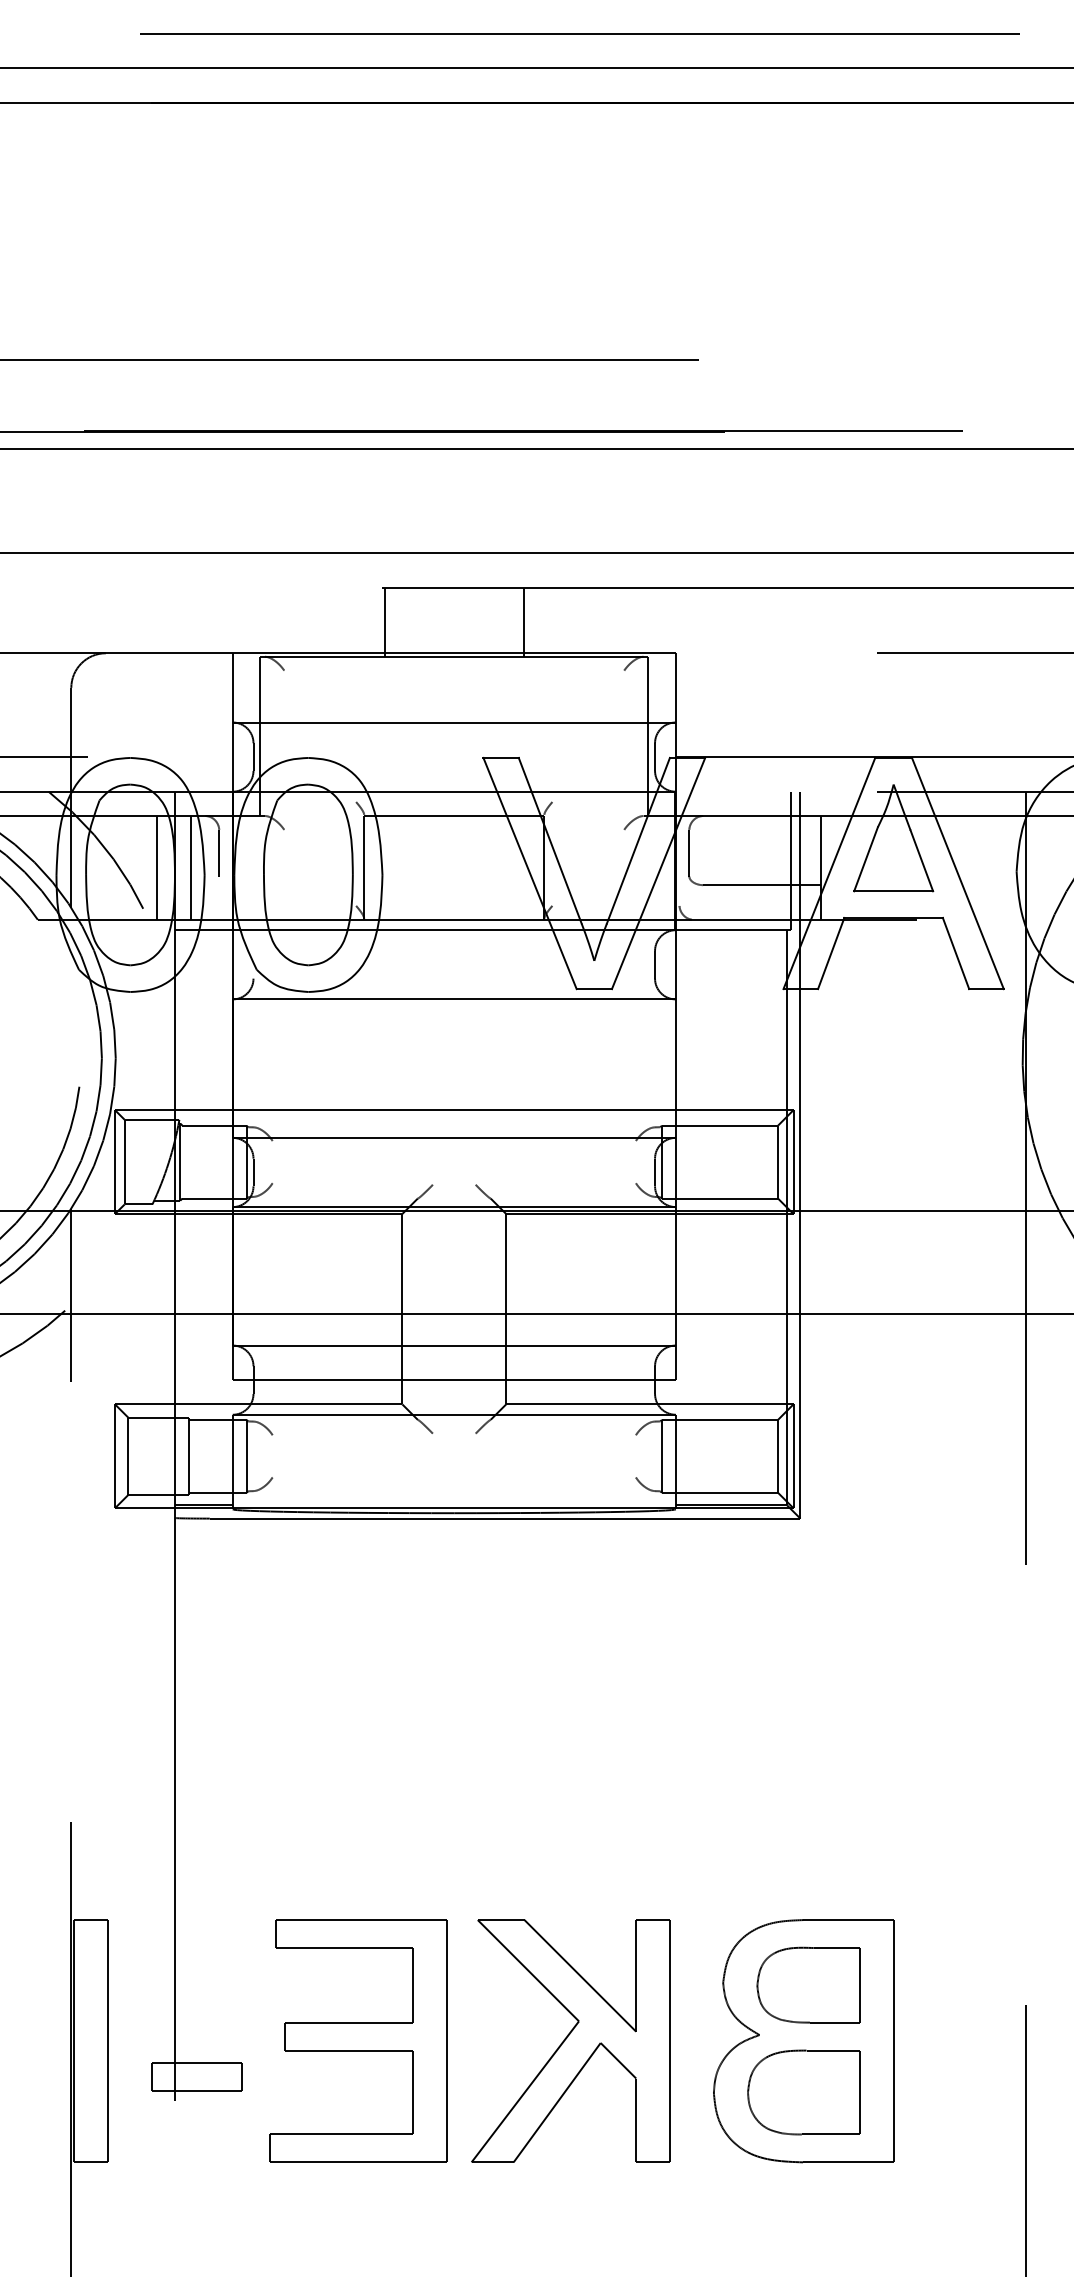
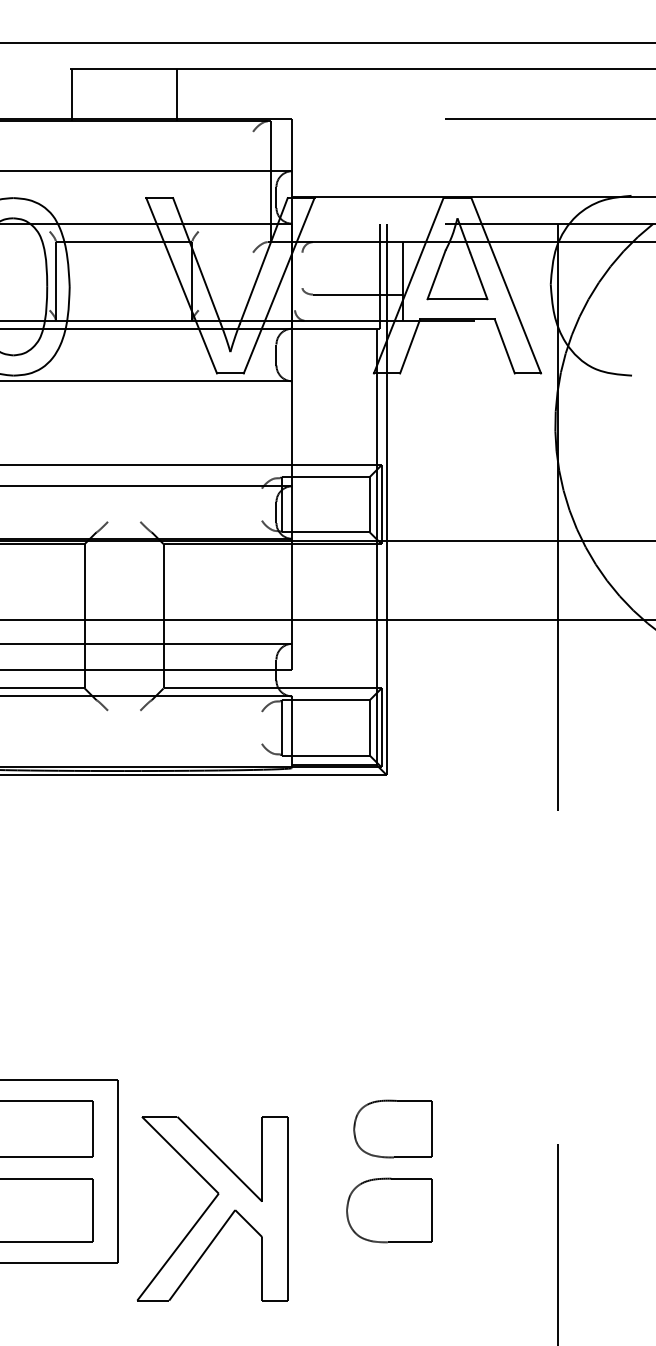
line: (689, 852) -> (302, 269), removed
part: (570, 2040) -> (212, 1208), moved
part: (803, 2041) -> (389, 1171), removed

